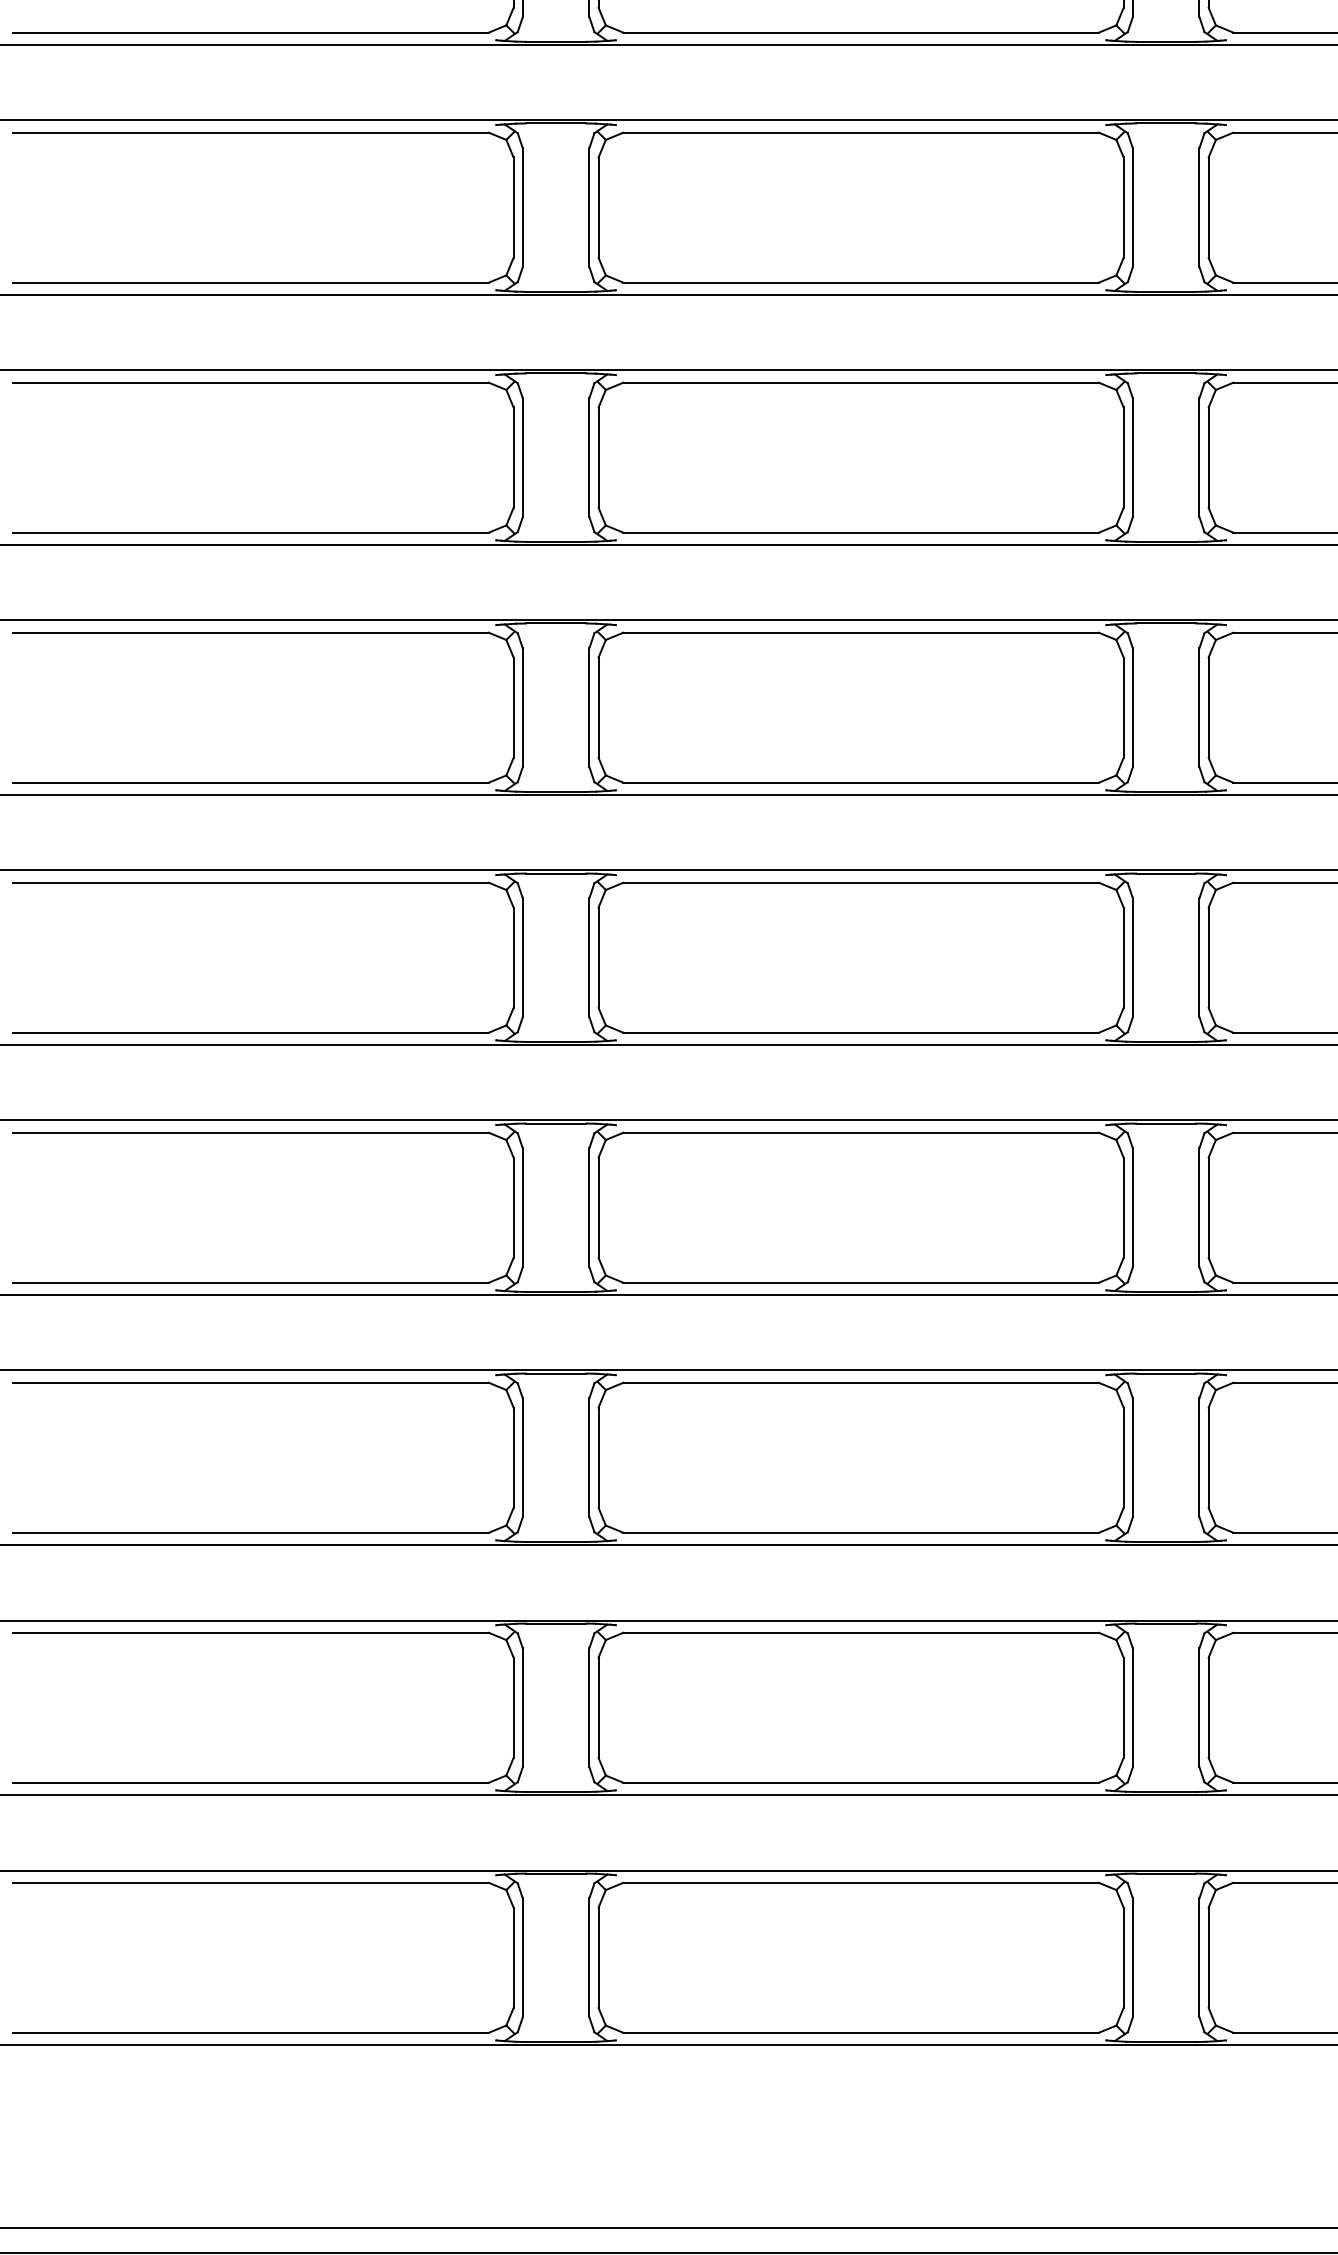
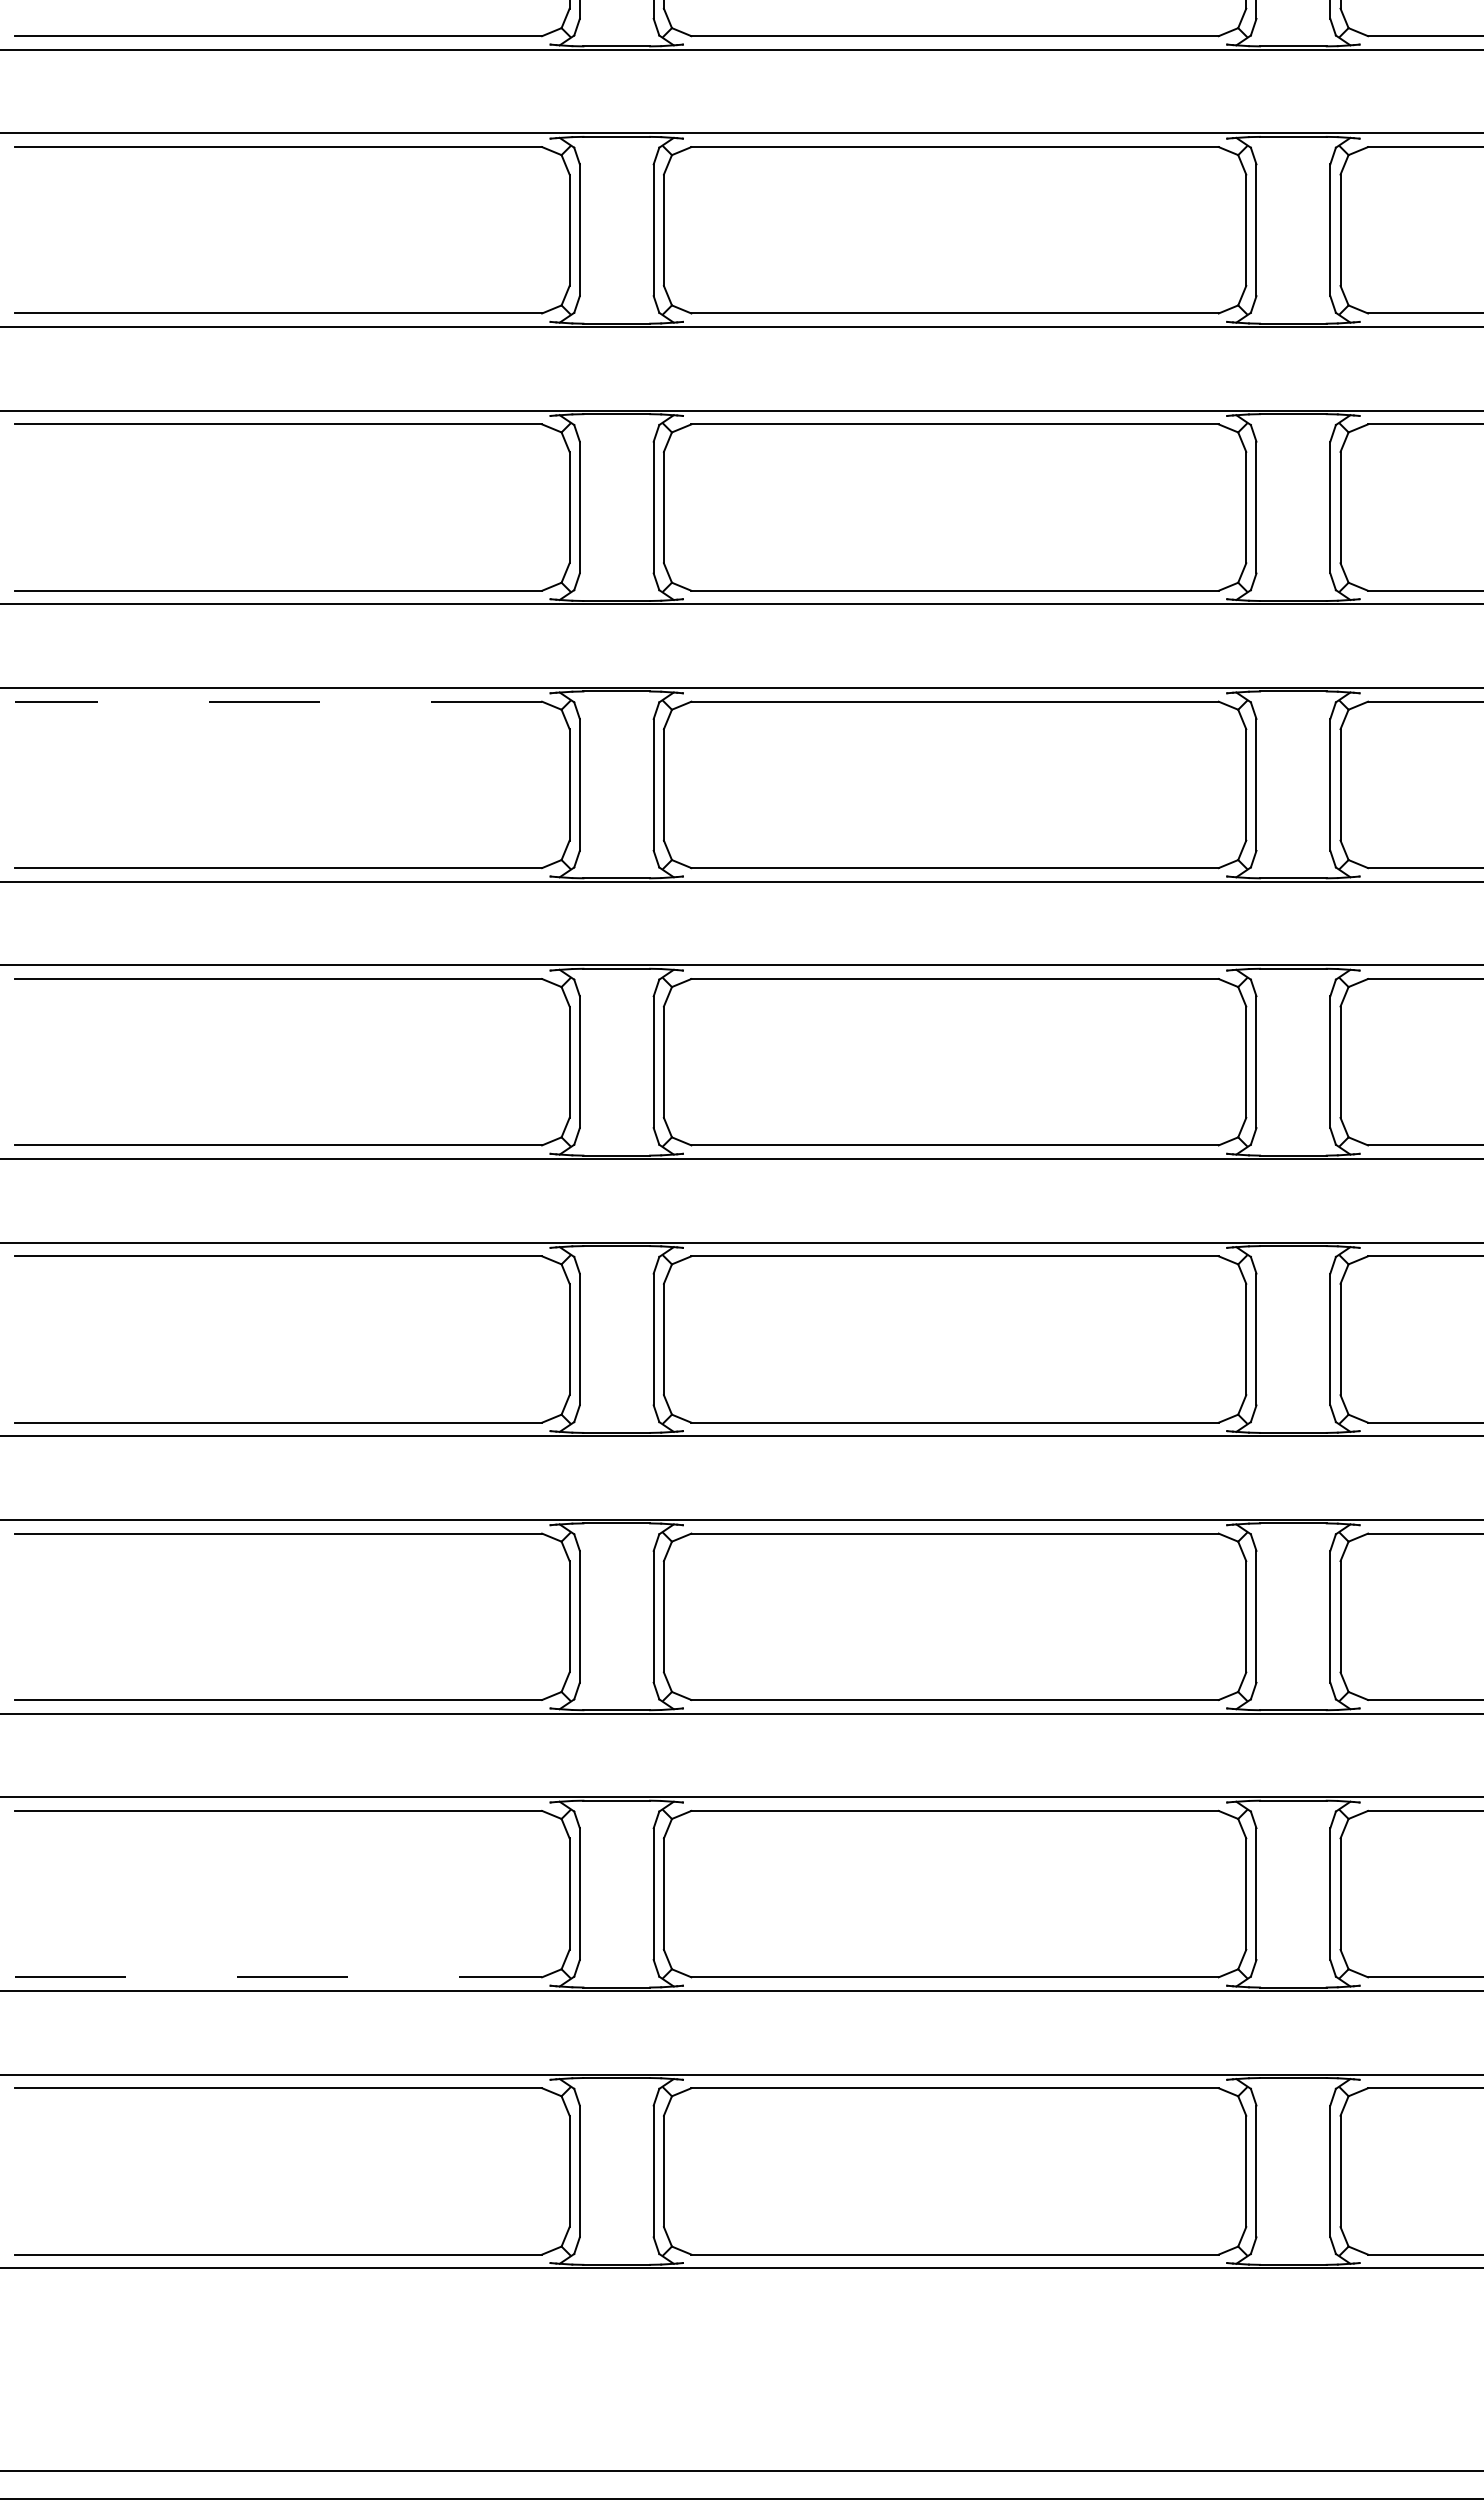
line: (251, 632) -> (278, 701), solid -> dashed
line: (251, 1782) -> (278, 1977), solid -> dashed

